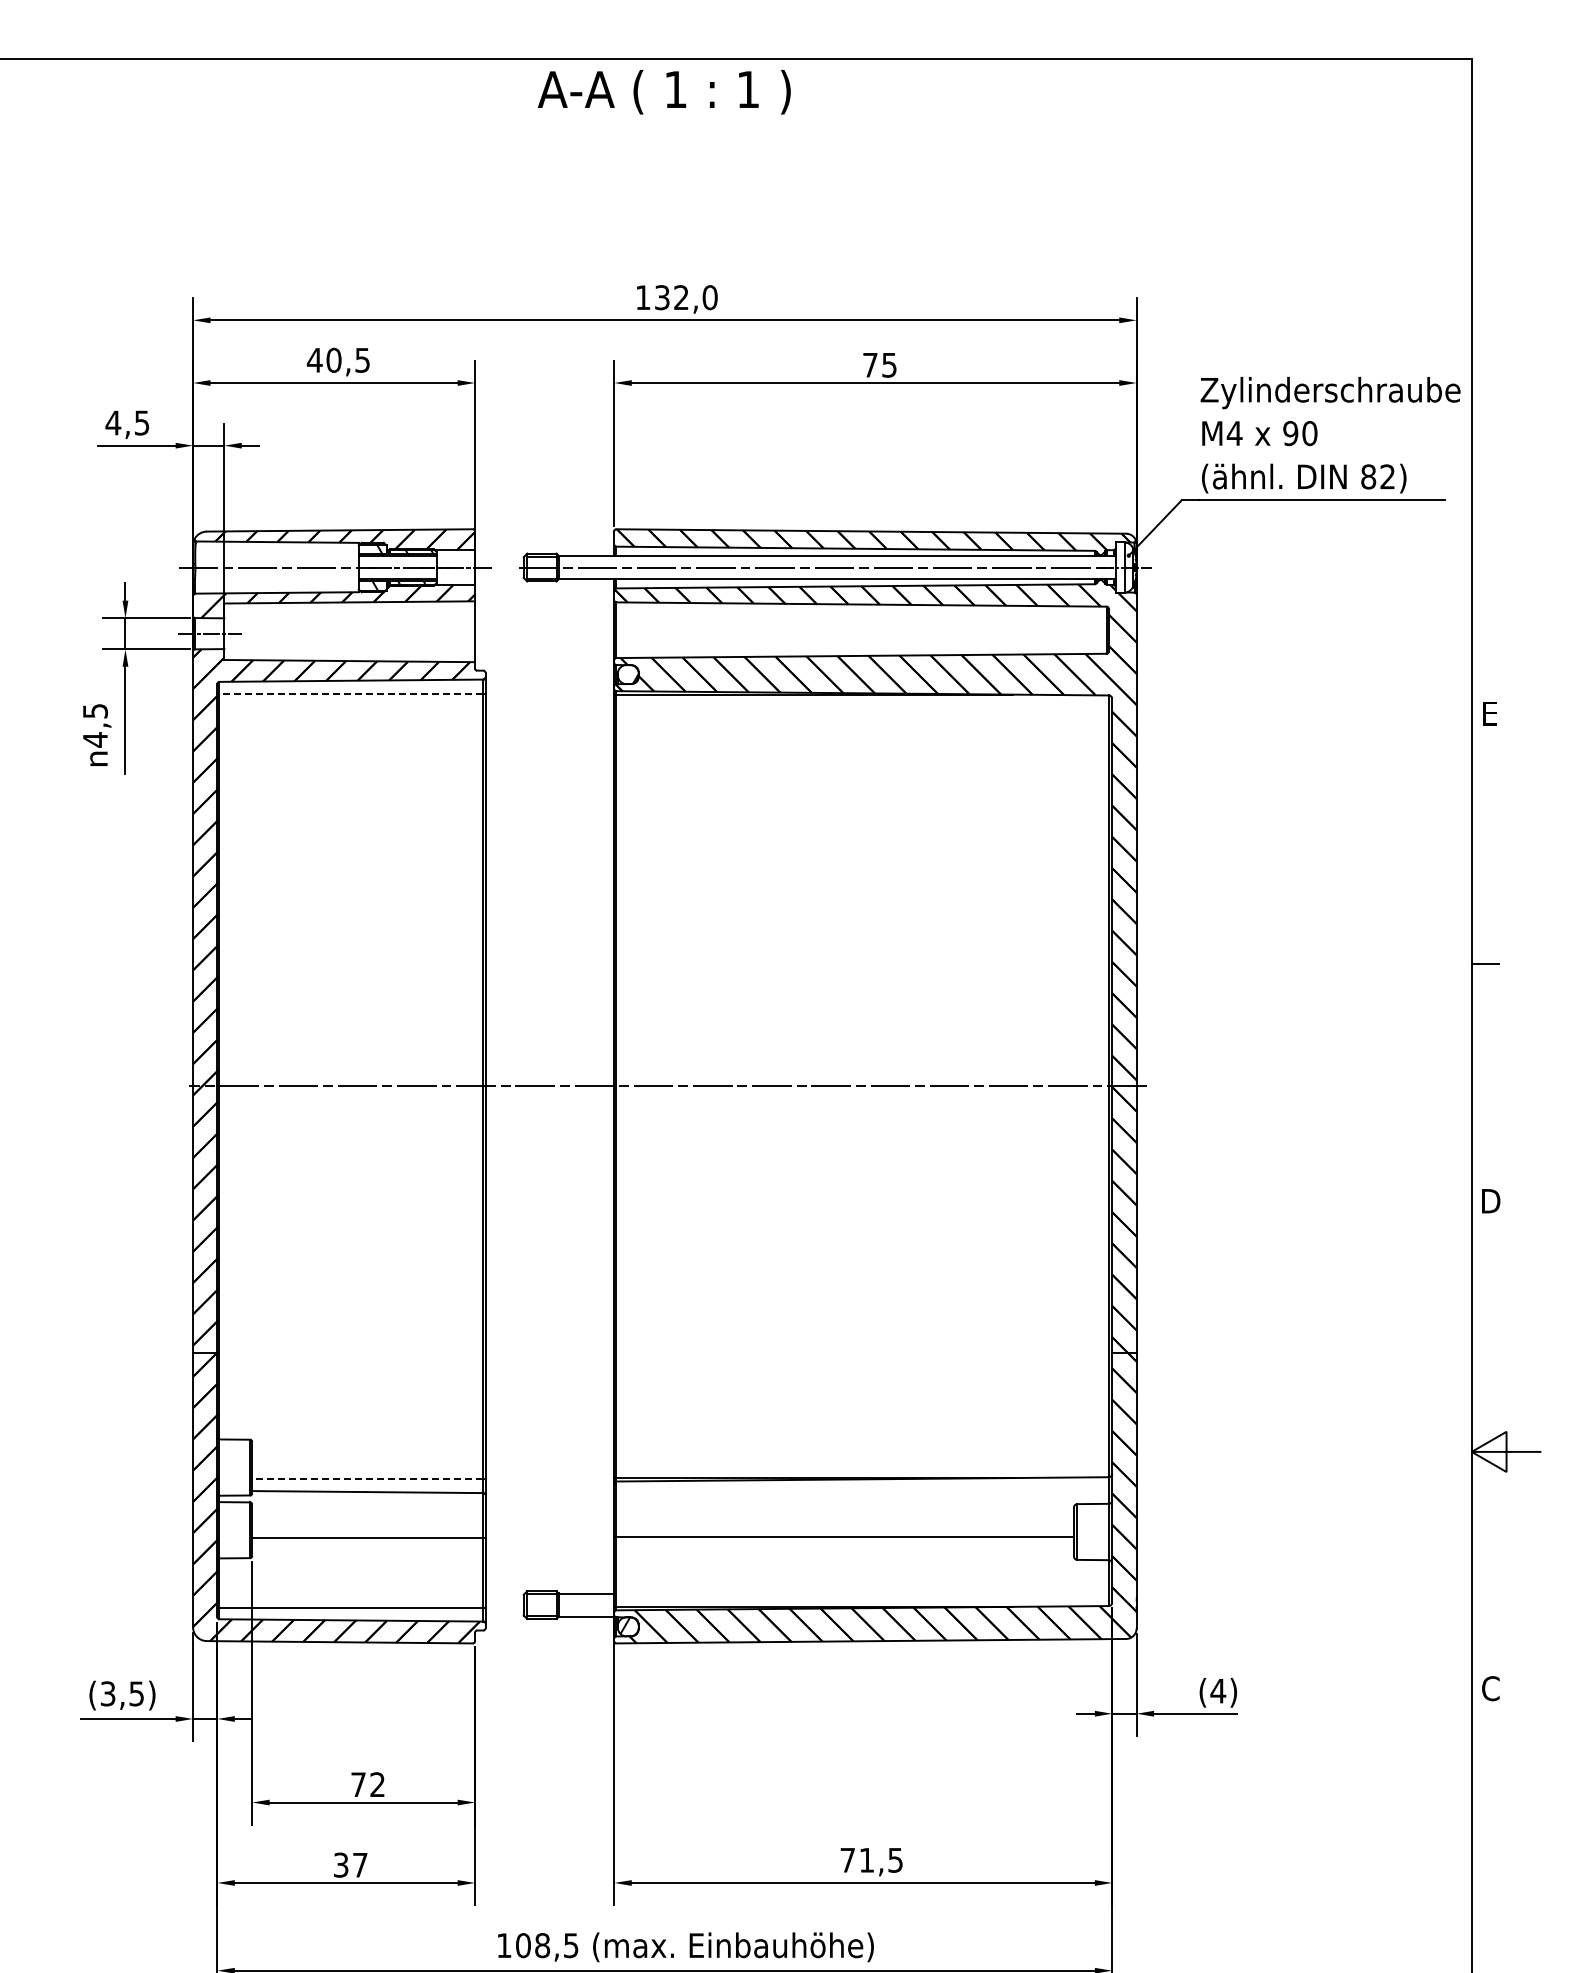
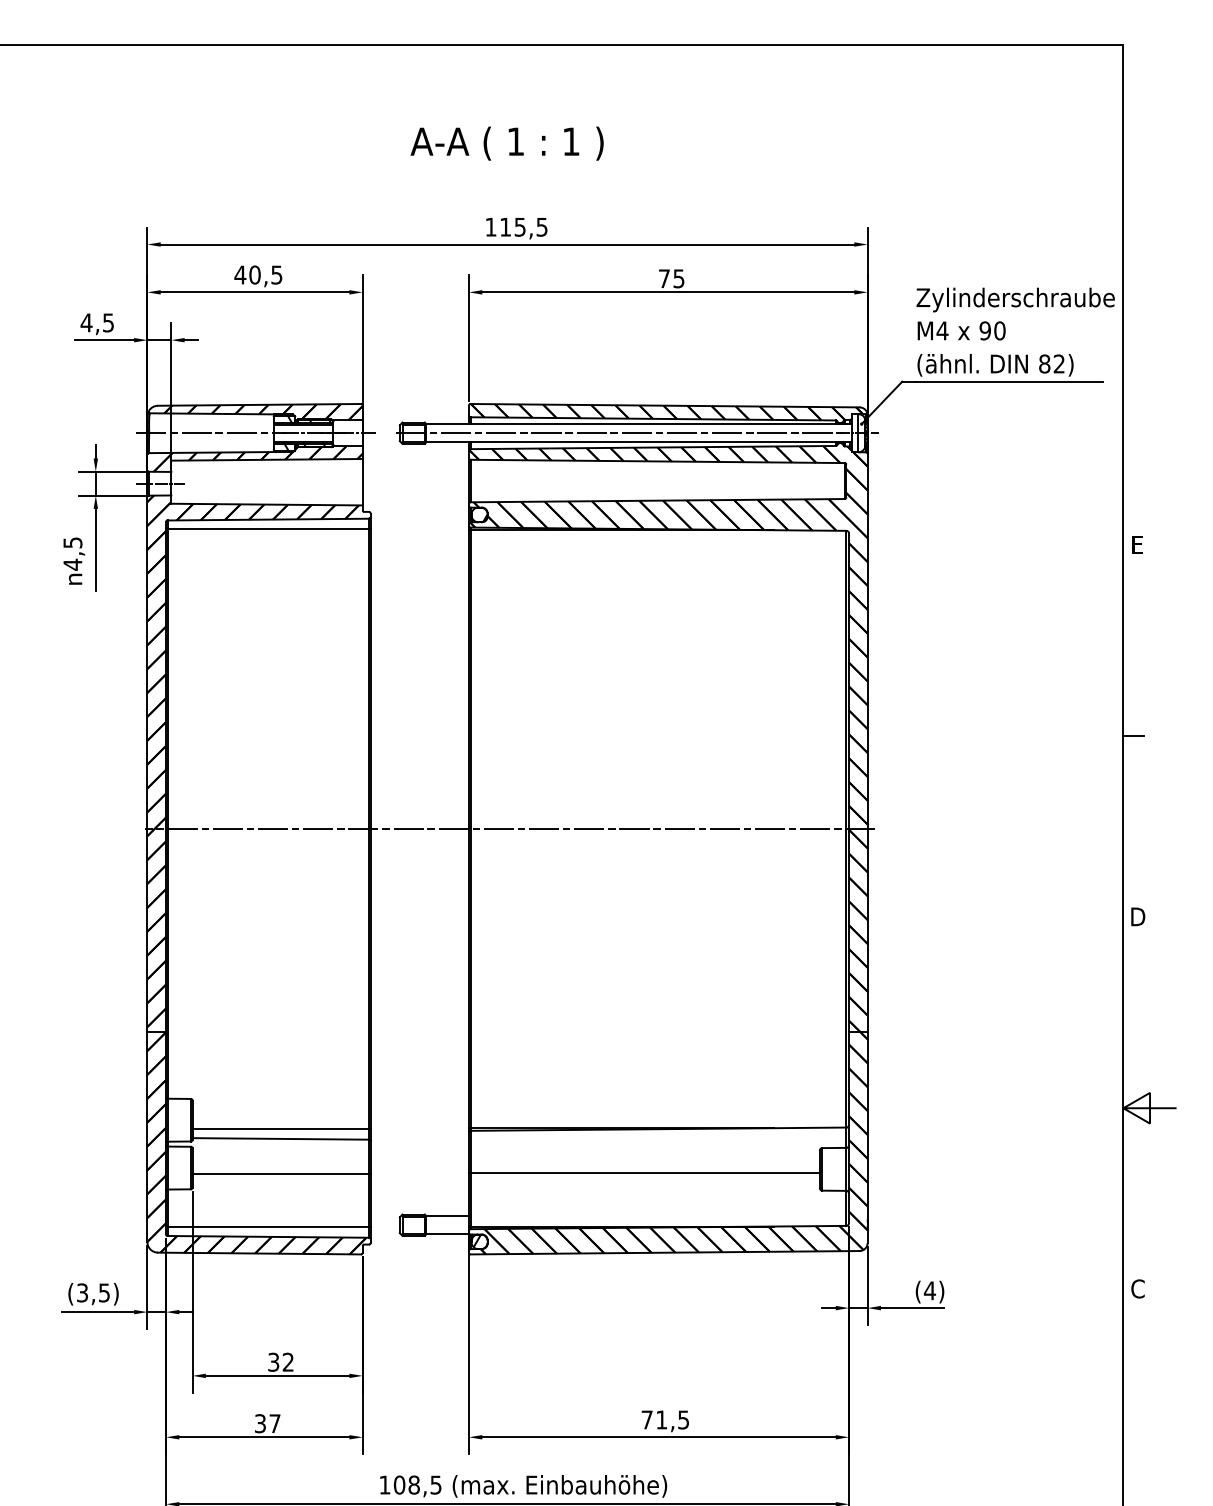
text: (663, 92) -> (506, 143), moved
text: (686, 297) -> (524, 227), 132,0 -> 115,5
line: (351, 693) -> (268, 529), dashed -> solid
line: (367, 1479) -> (280, 1129), dashed -> solid
text: (358, 1784) -> (273, 1362), 72 -> 32

